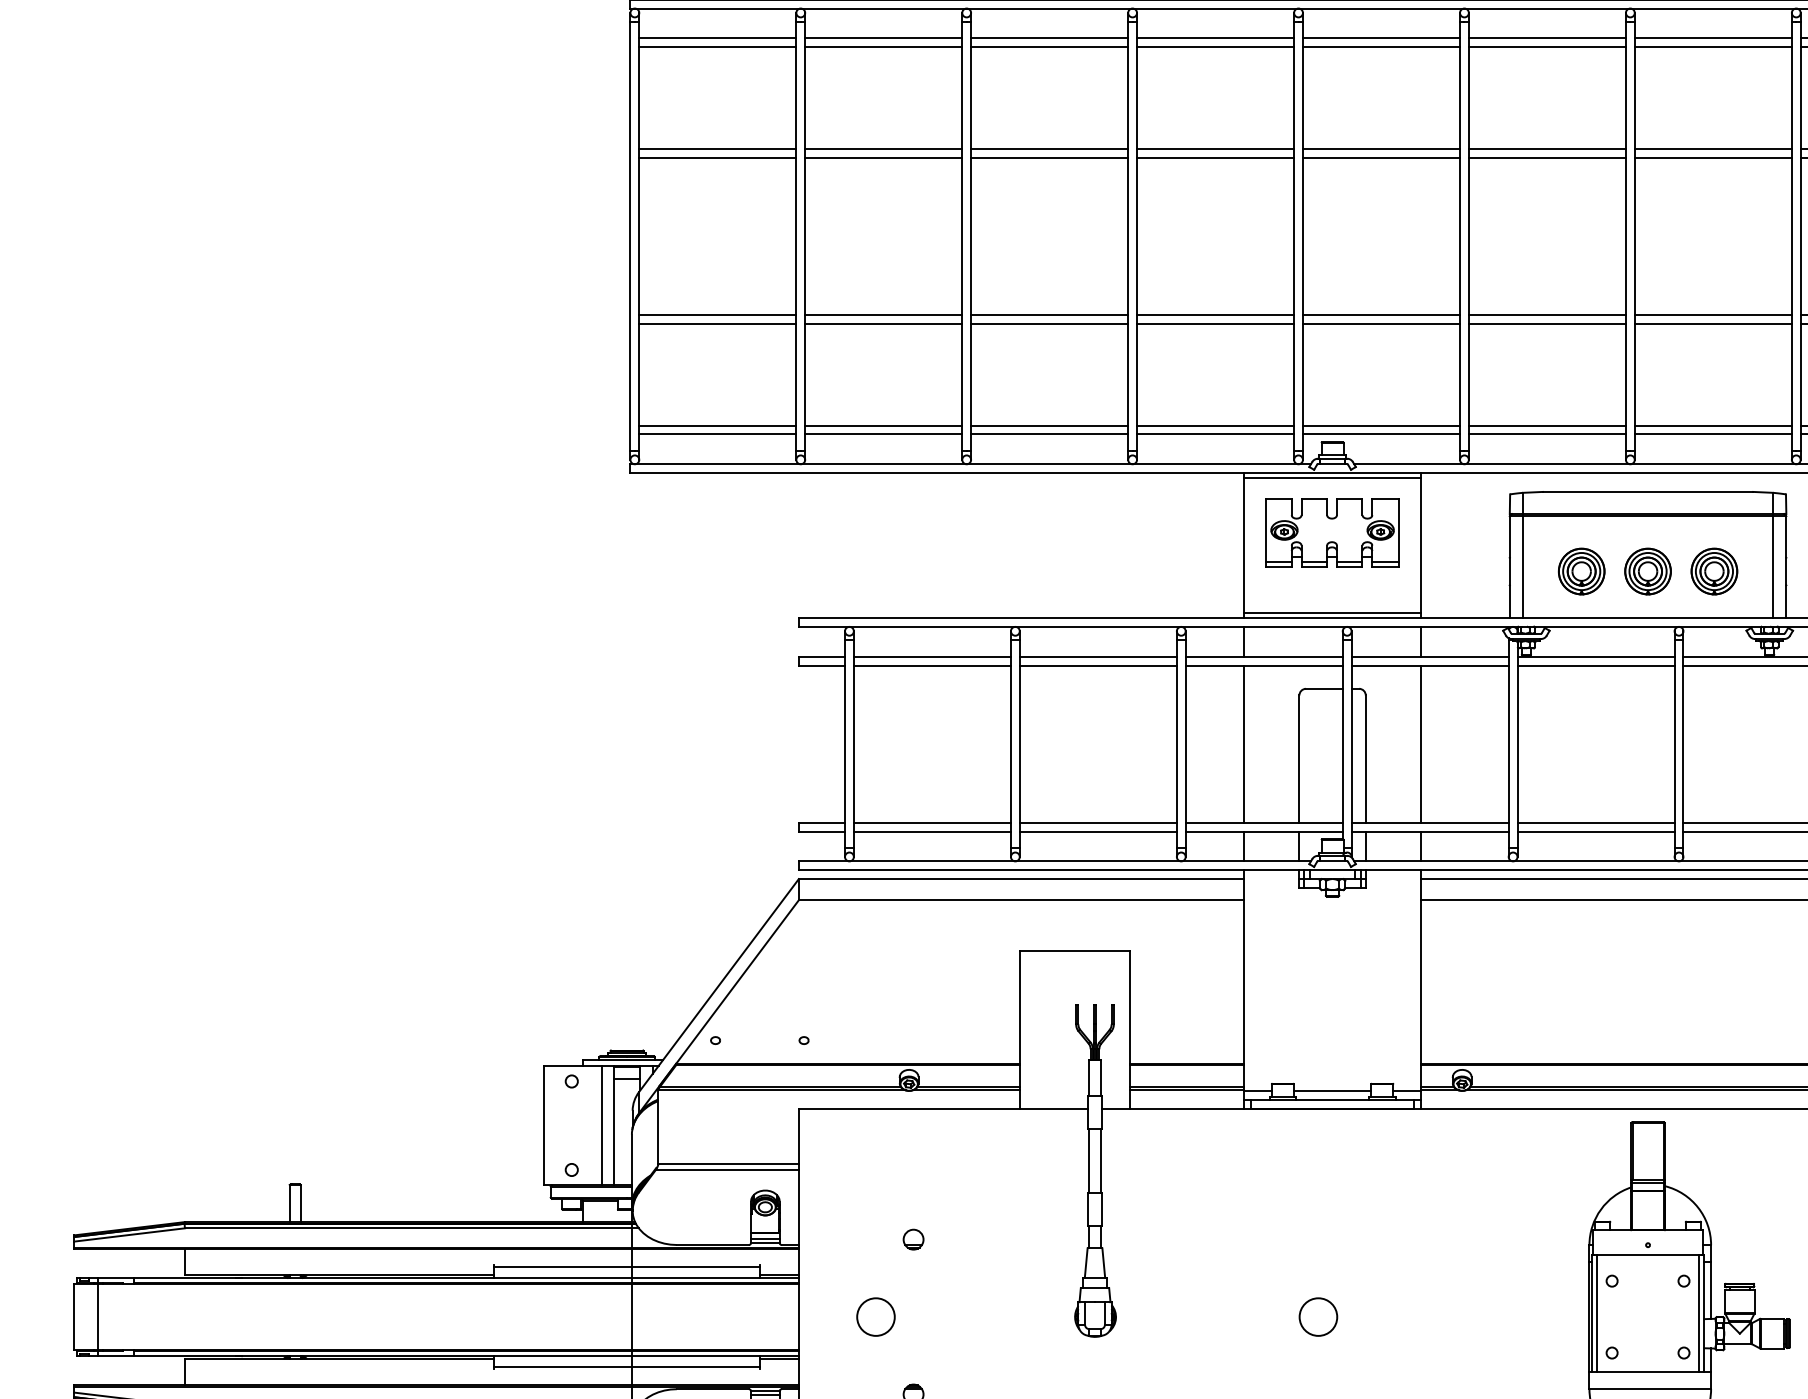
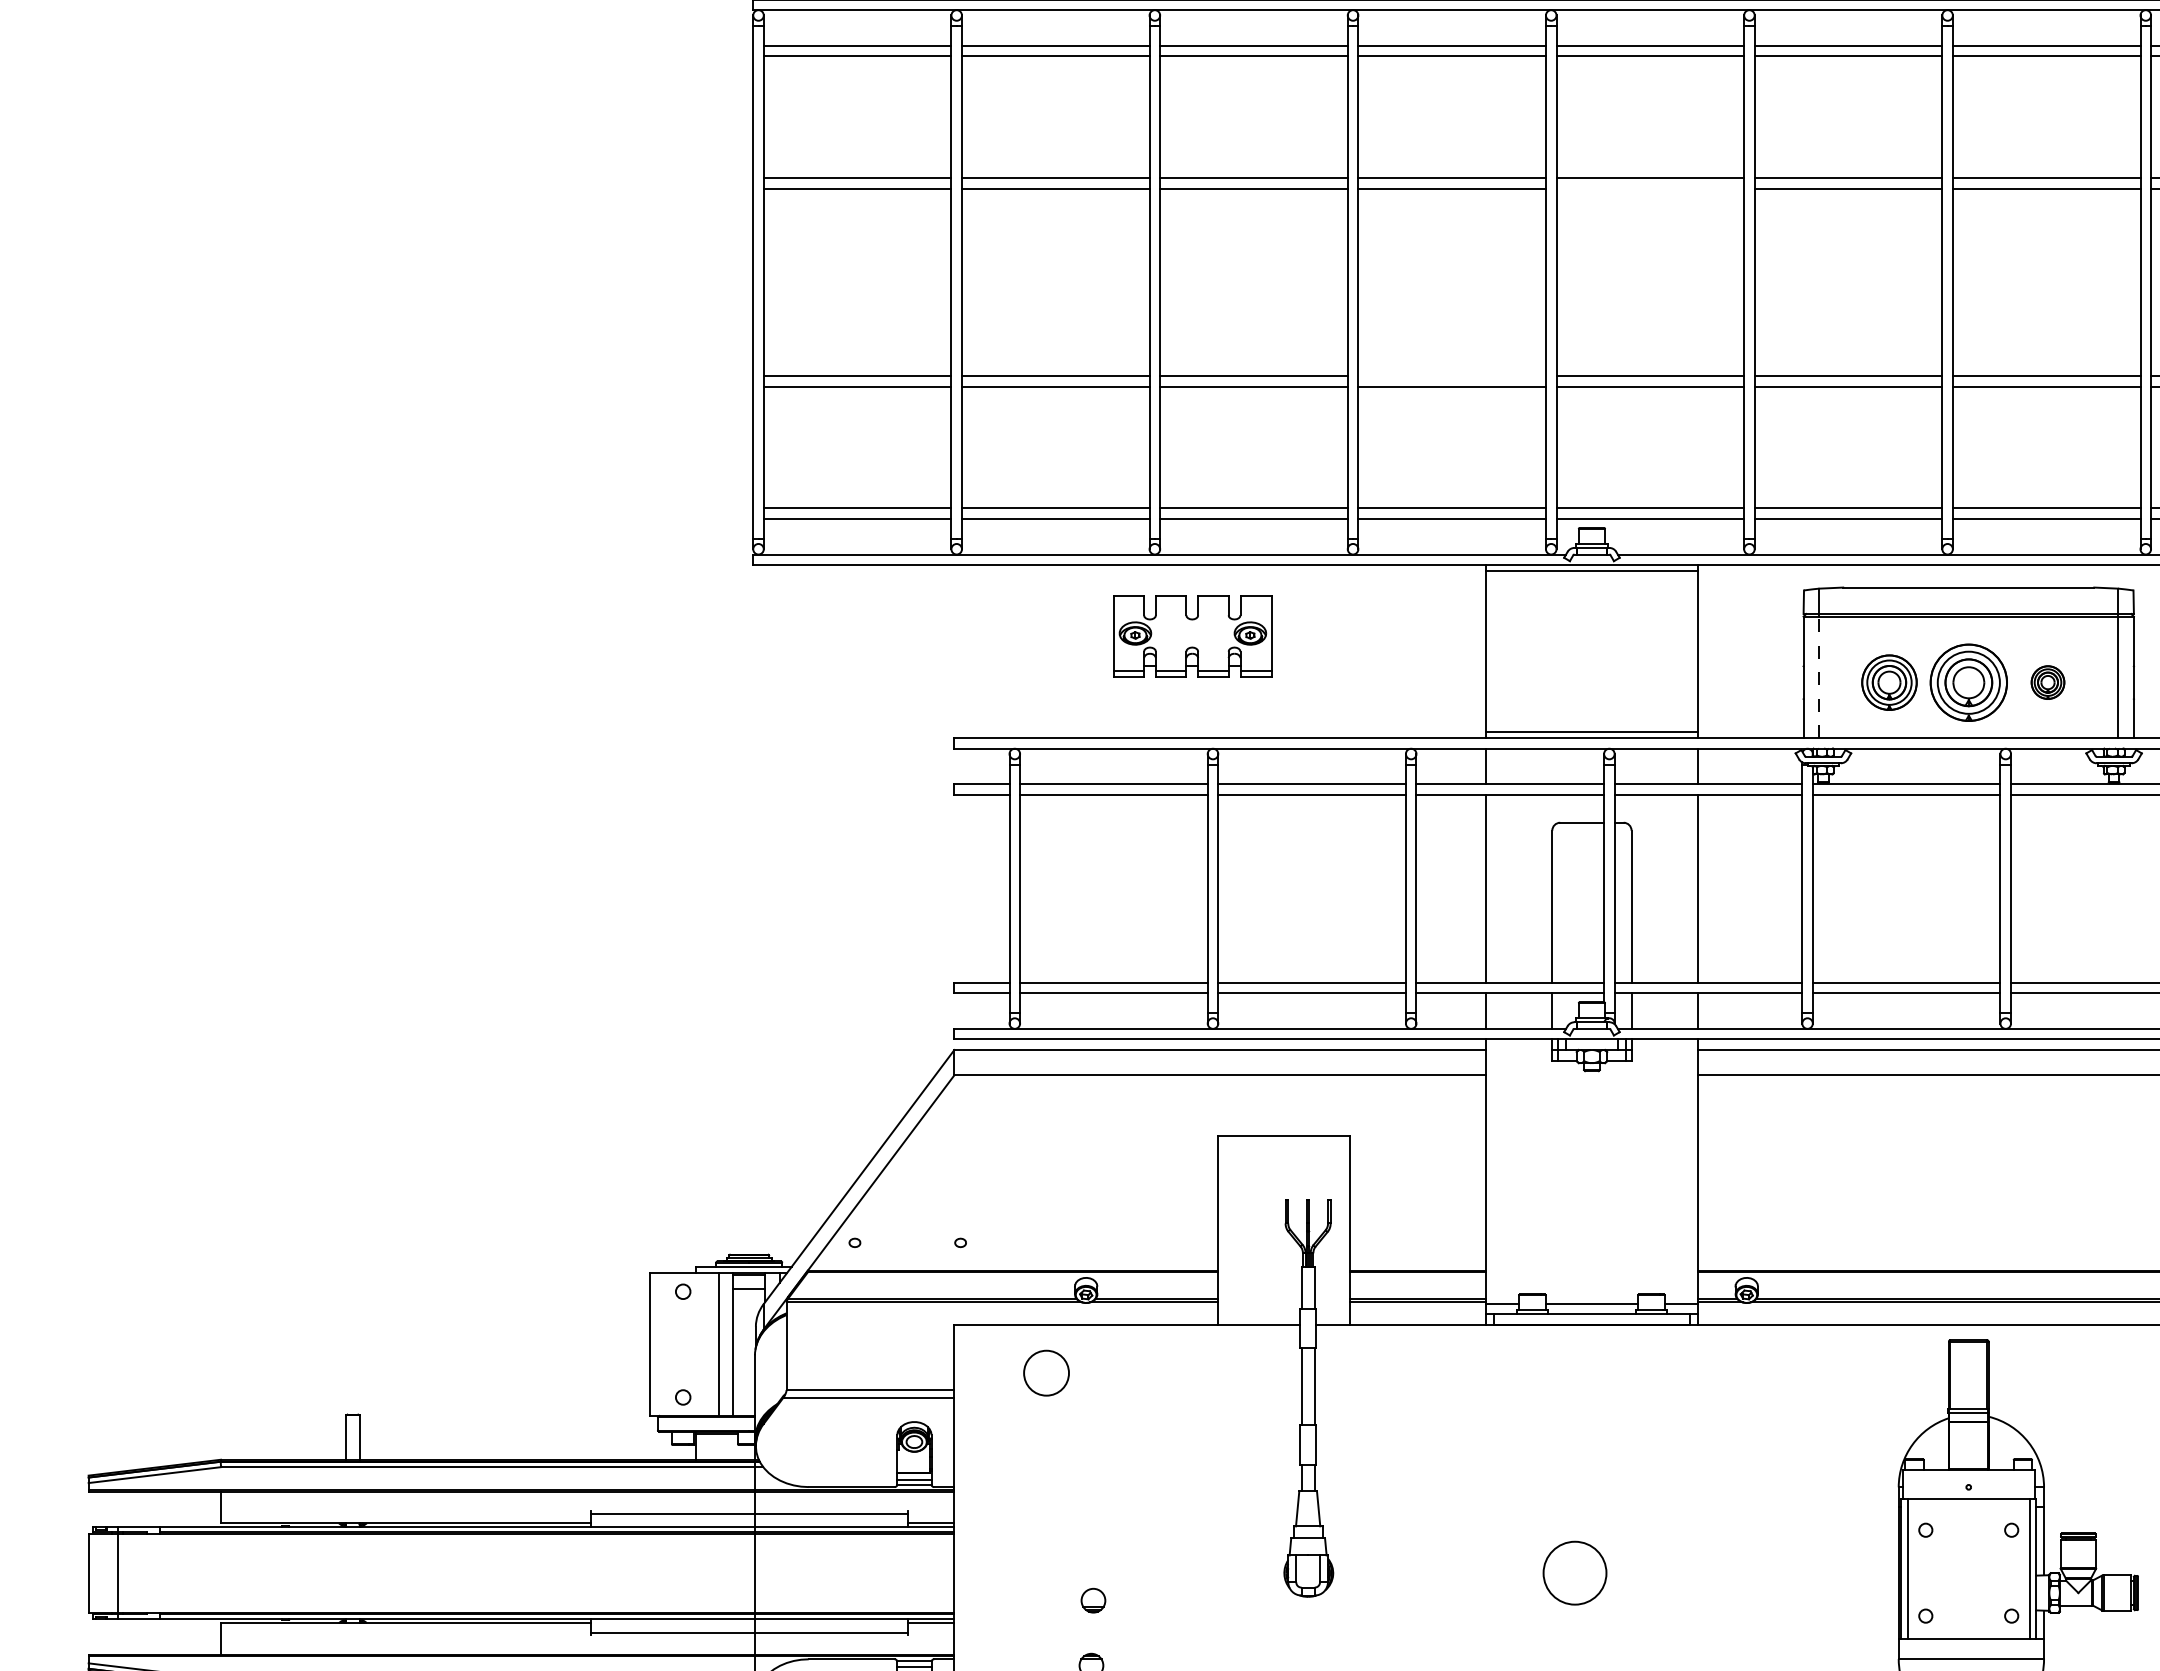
line: (1381, 157) -> (1650, 188), removed
line: (1215, 315) -> (1451, 376), removed
part: (1332, 532) -> (1192, 636), moved
line: (1523, 567) -> (1819, 677), solid -> dashed
part: (1647, 571) -> (1968, 682), size x1.4
part: (1713, 571) -> (2047, 682), size x0.6
part: (913, 1239) -> (1093, 1600), moved
circle: (875, 1316) -> (1046, 1372), moved
circle: (1317, 1316) -> (1574, 1572), size x1.4

